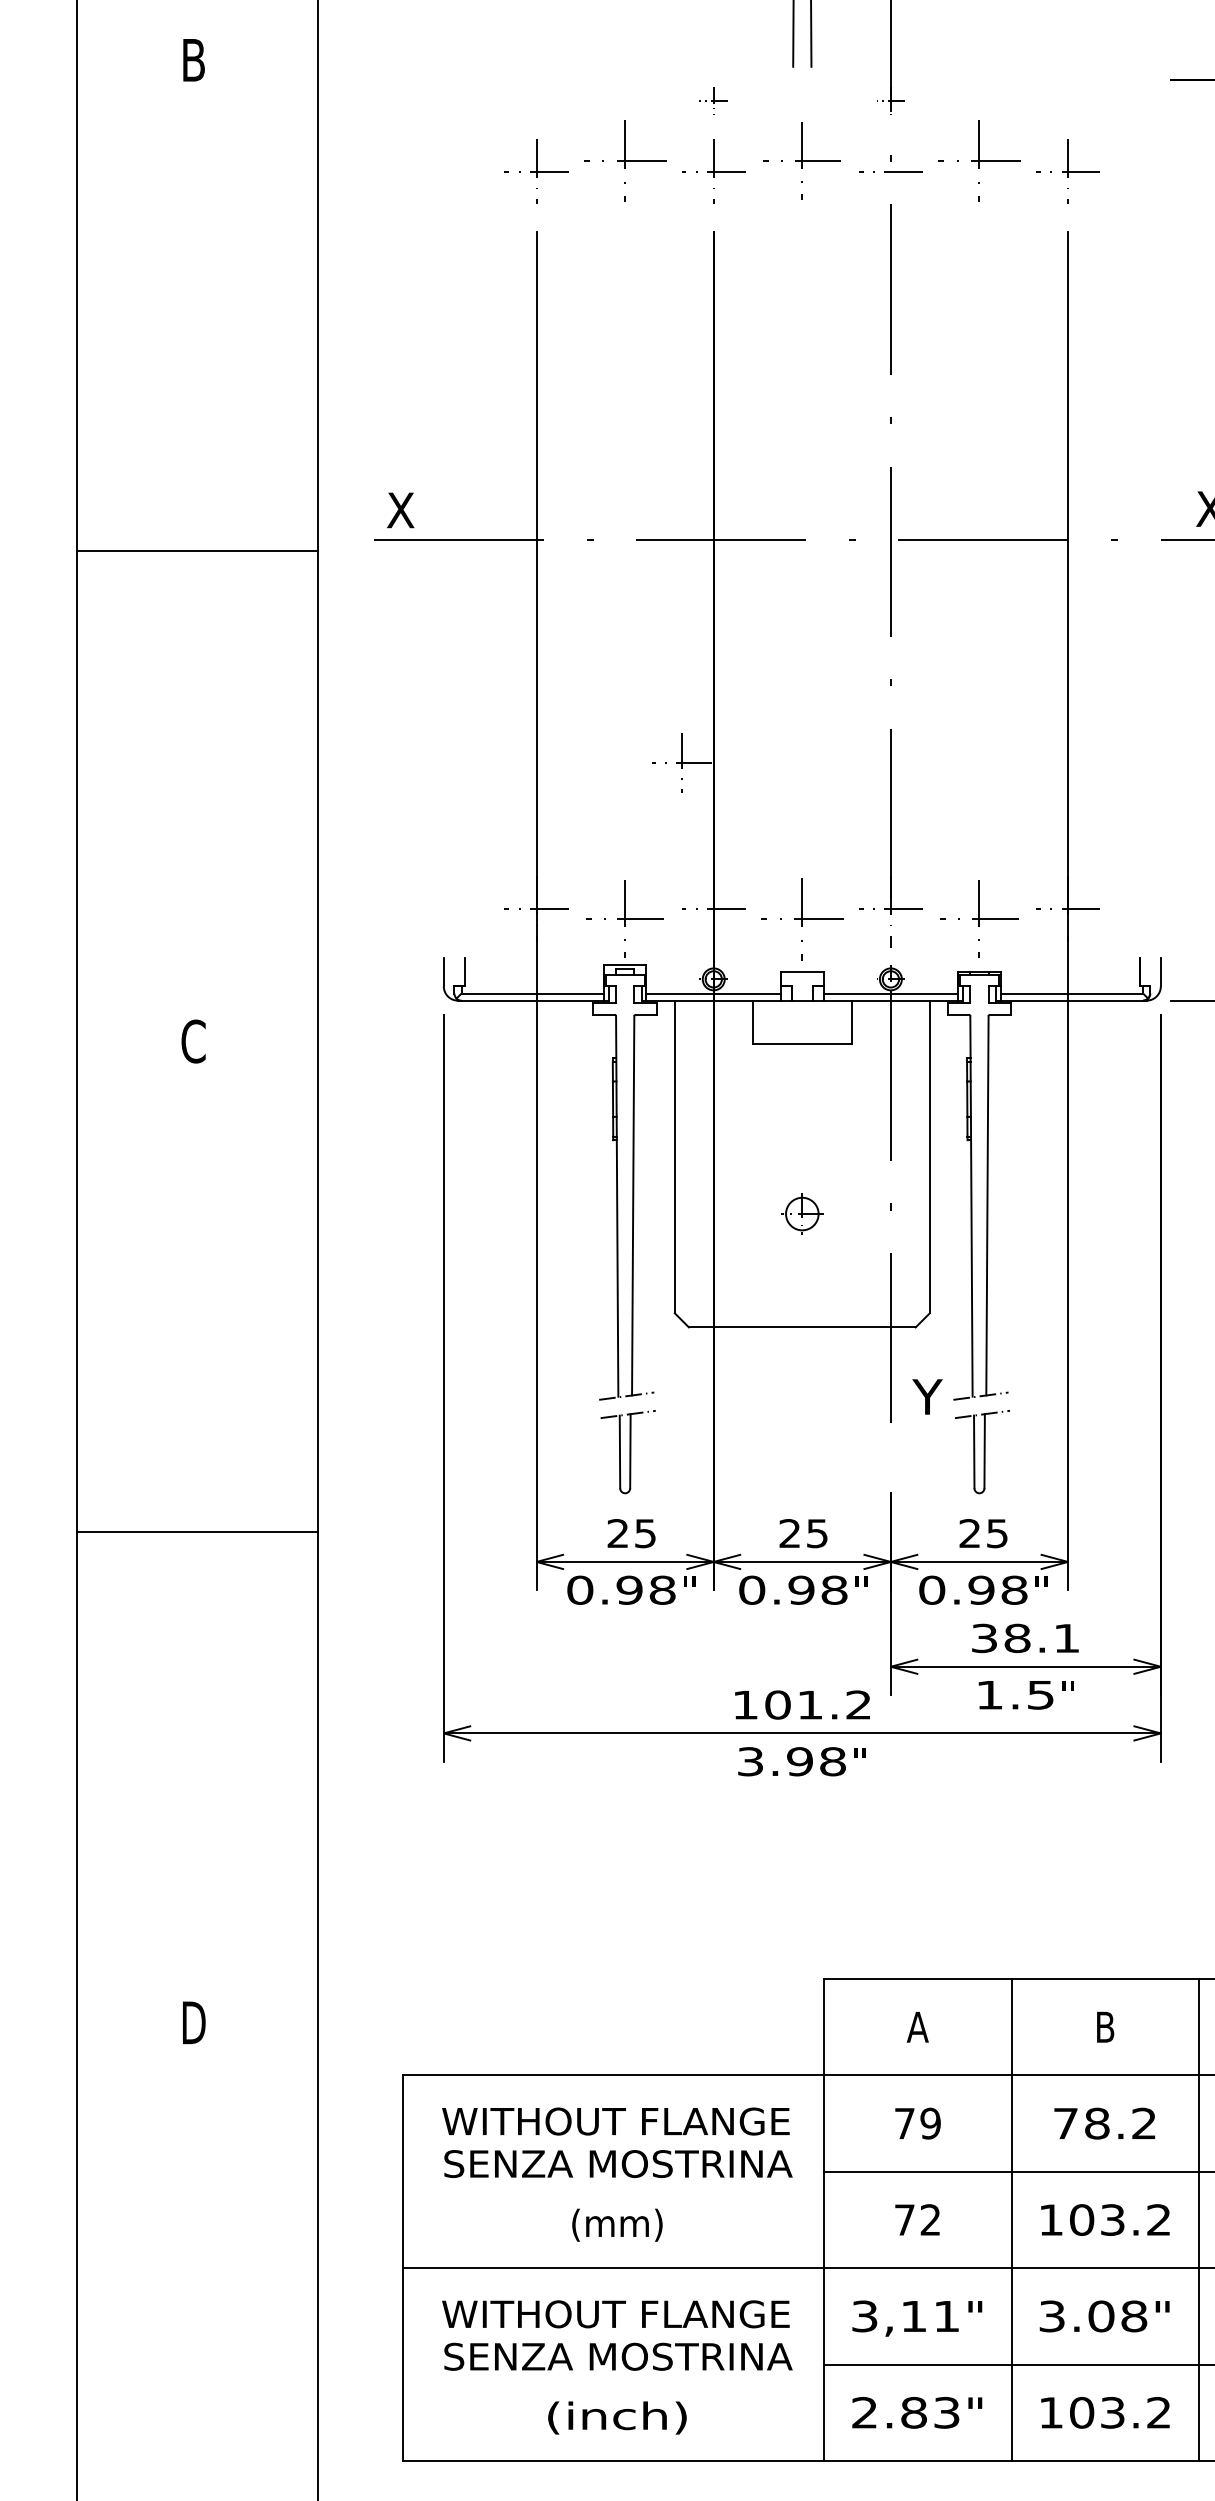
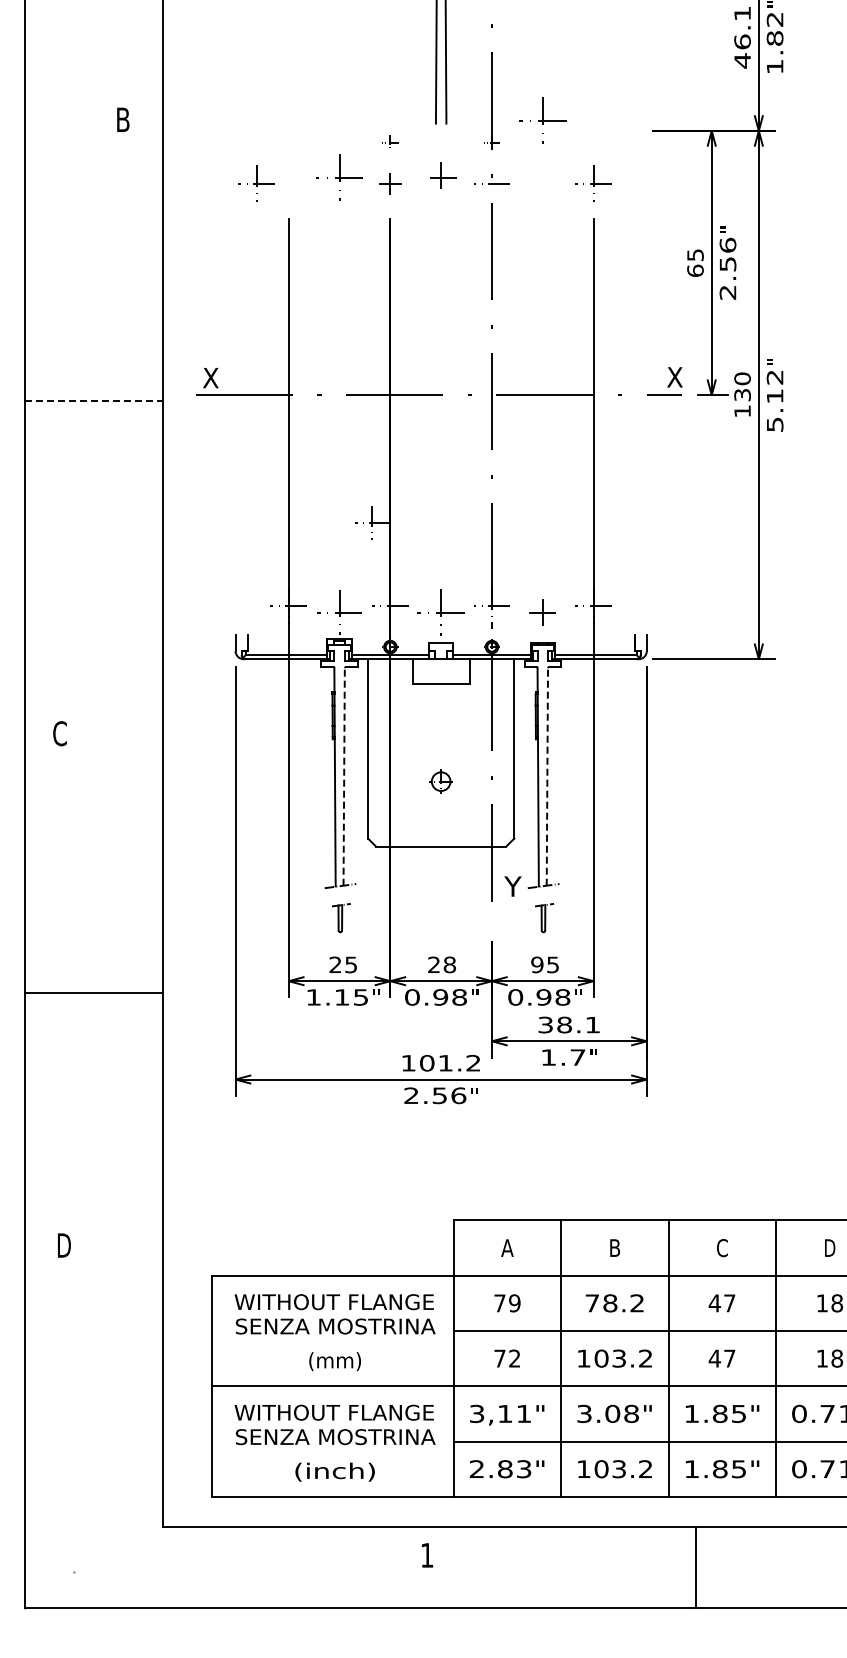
text: (194, 59) -> (123, 119), moved
part: (802, 160) -> (441, 177), size x0.7
part: (978, 160) -> (542, 120), moved
part: (536, 171) -> (256, 183), moved
part: (713, 171) -> (390, 183), size x0.6
line: (197, 551) -> (94, 401), solid -> dashed
part: (978, 919) -> (542, 612), size x0.6
text: (192, 1041) -> (59, 733), moved
line: (633, 1205) -> (344, 776), solid -> dashed
line: (987, 1205) -> (547, 776), solid -> dashed
part: (628, 1450) -> (341, 917), size x0.6
part: (982, 1450) -> (544, 917), size x0.6
line: (197, 1532) -> (94, 993), moved
text: (816, 1532) -> (449, 964), 25 -> 28
text: (970, 1532) -> (537, 964), 25 -> 95
text: (621, 1590) -> (337, 997), 0.98 -> 1.15
text: (1039, 1694) -> (577, 1057), 1.5 -> 1.7
text: (792, 1761) -> (435, 1095), 3.98 -> 2.56
text: (194, 2022) -> (64, 1245), moved

